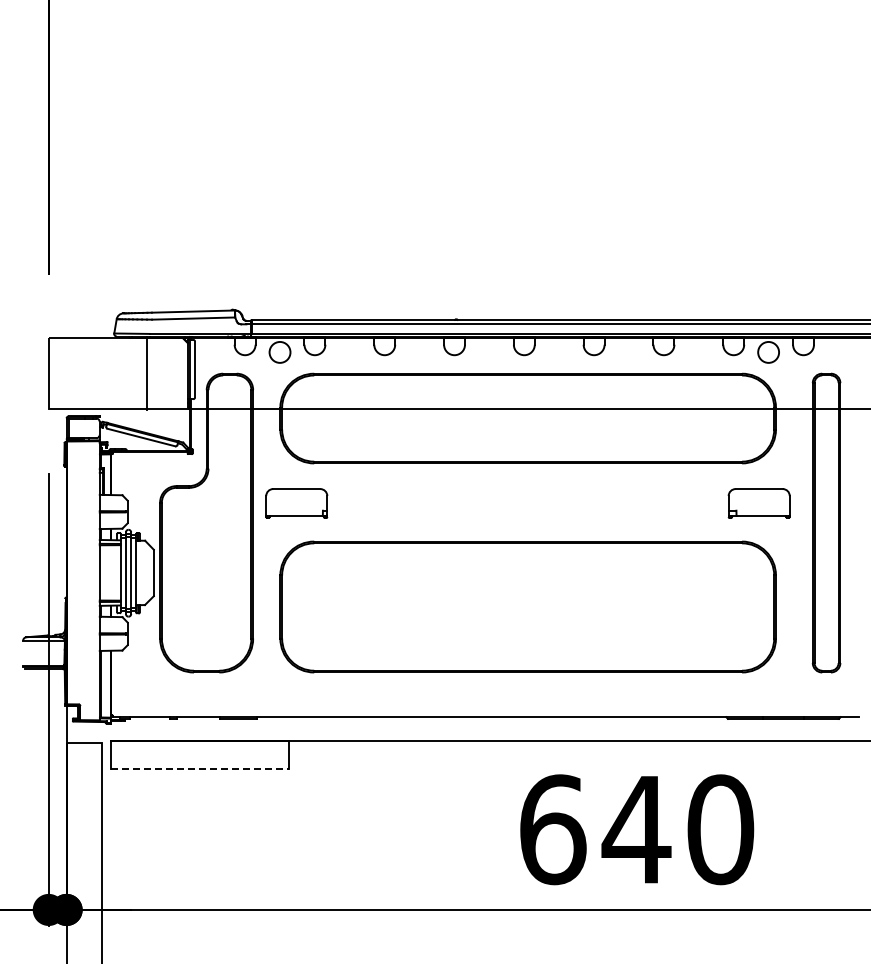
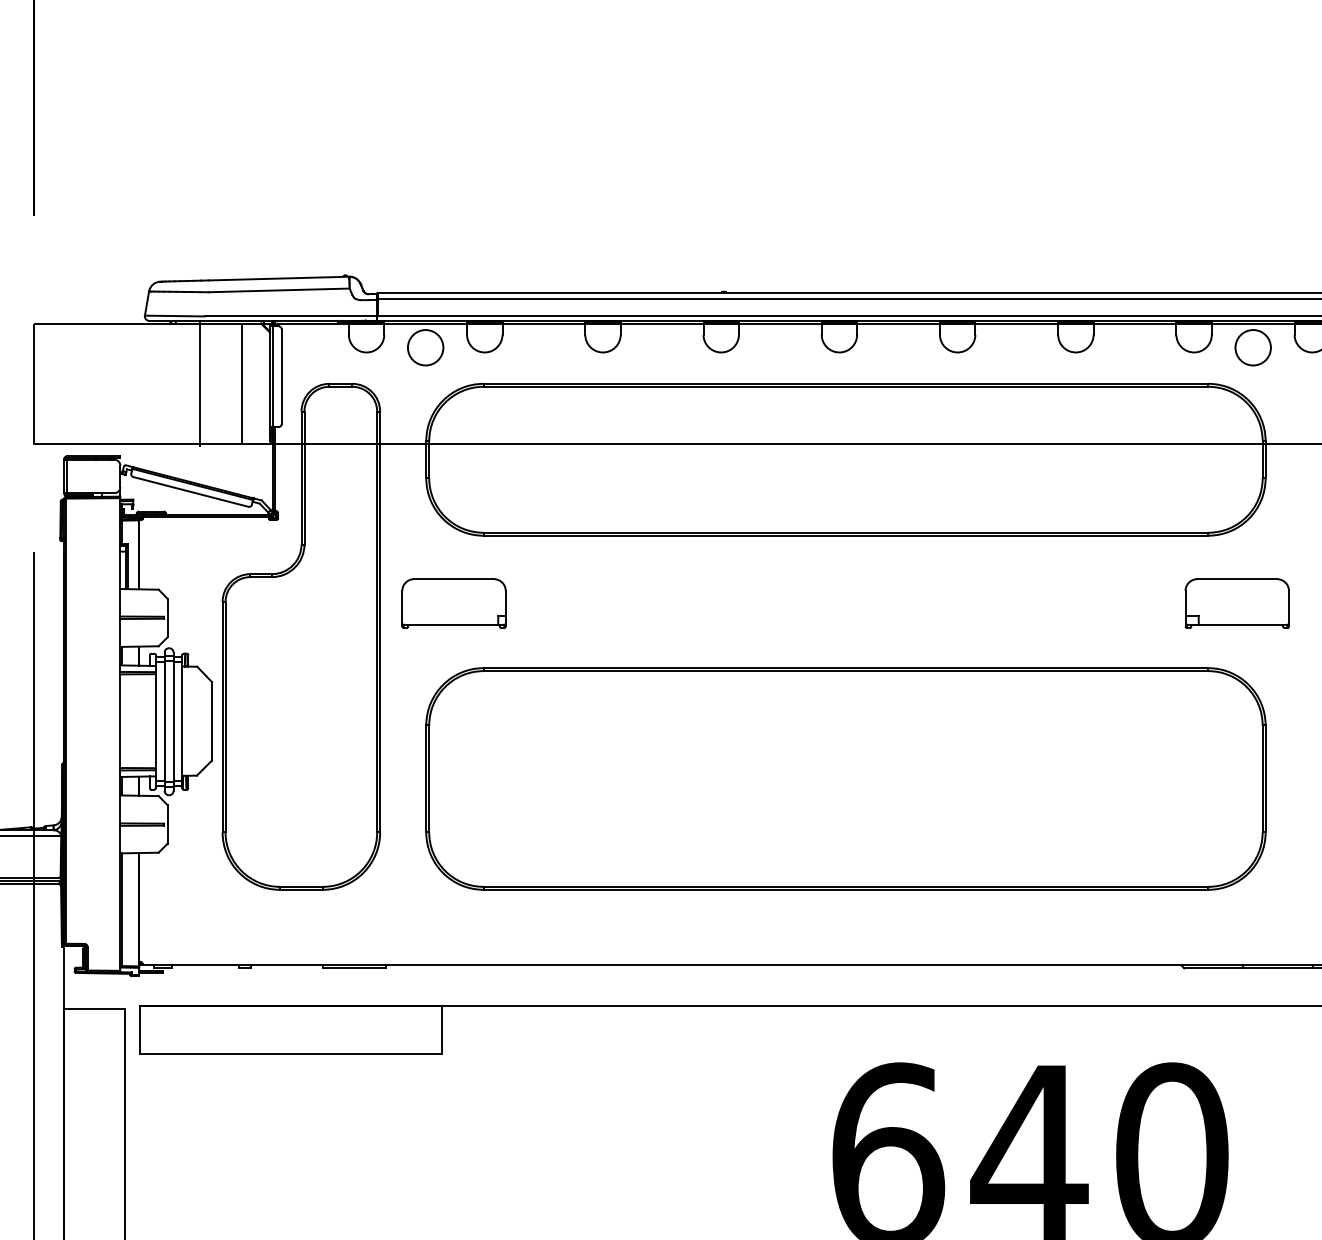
line: (171, 373) -> (241, 383), added
line: (200, 769) -> (290, 1054), dashed -> solid

